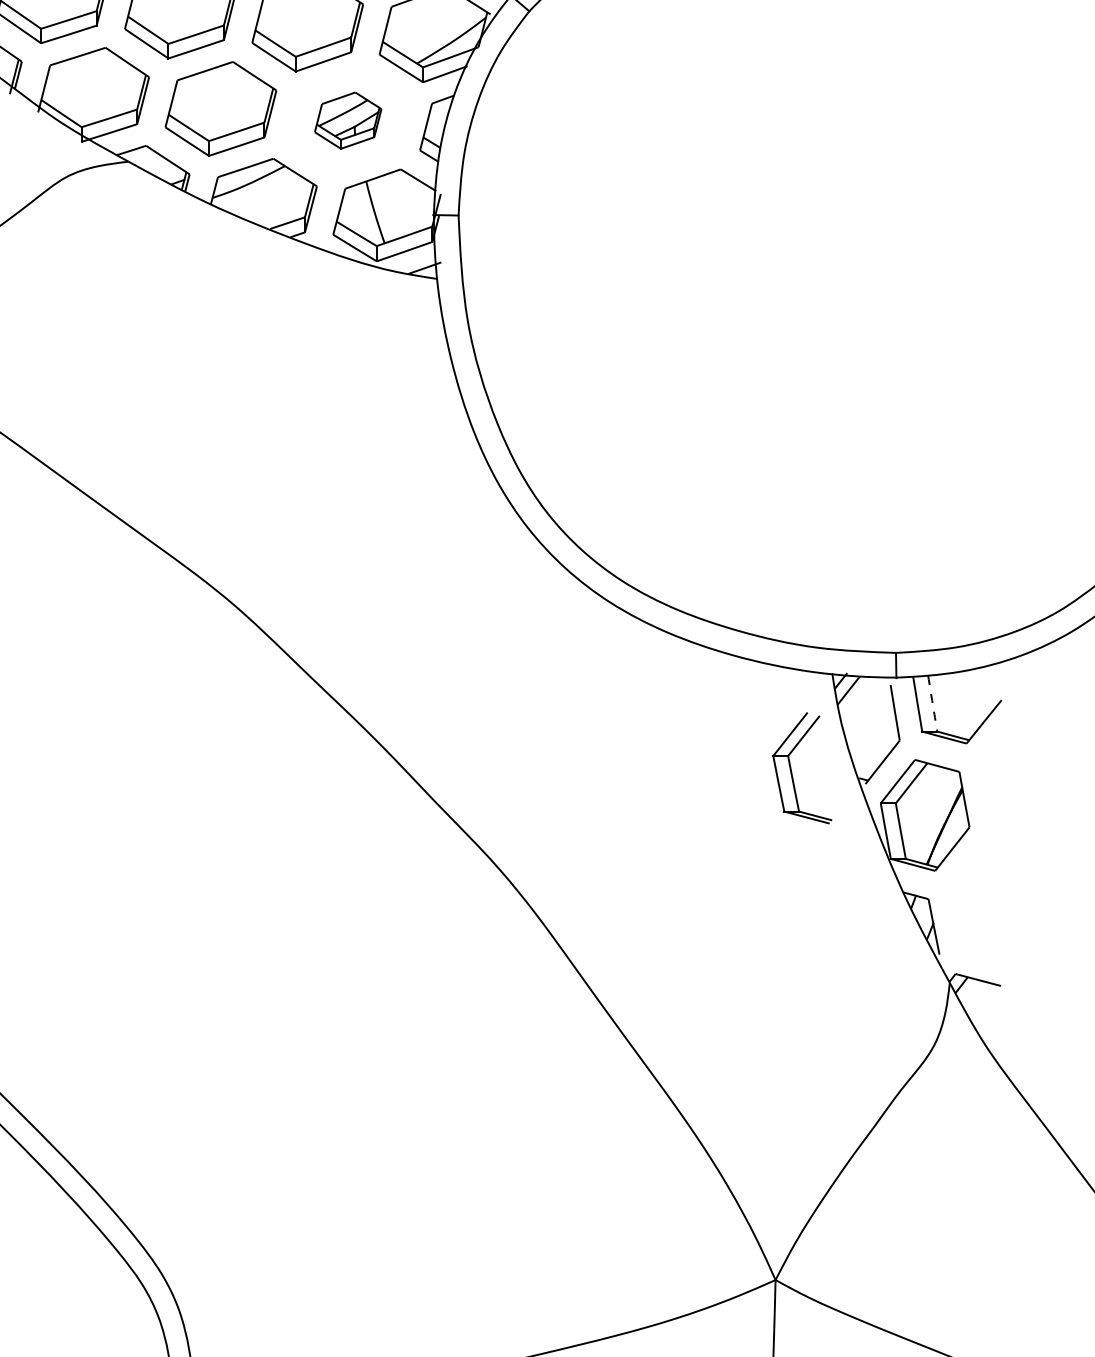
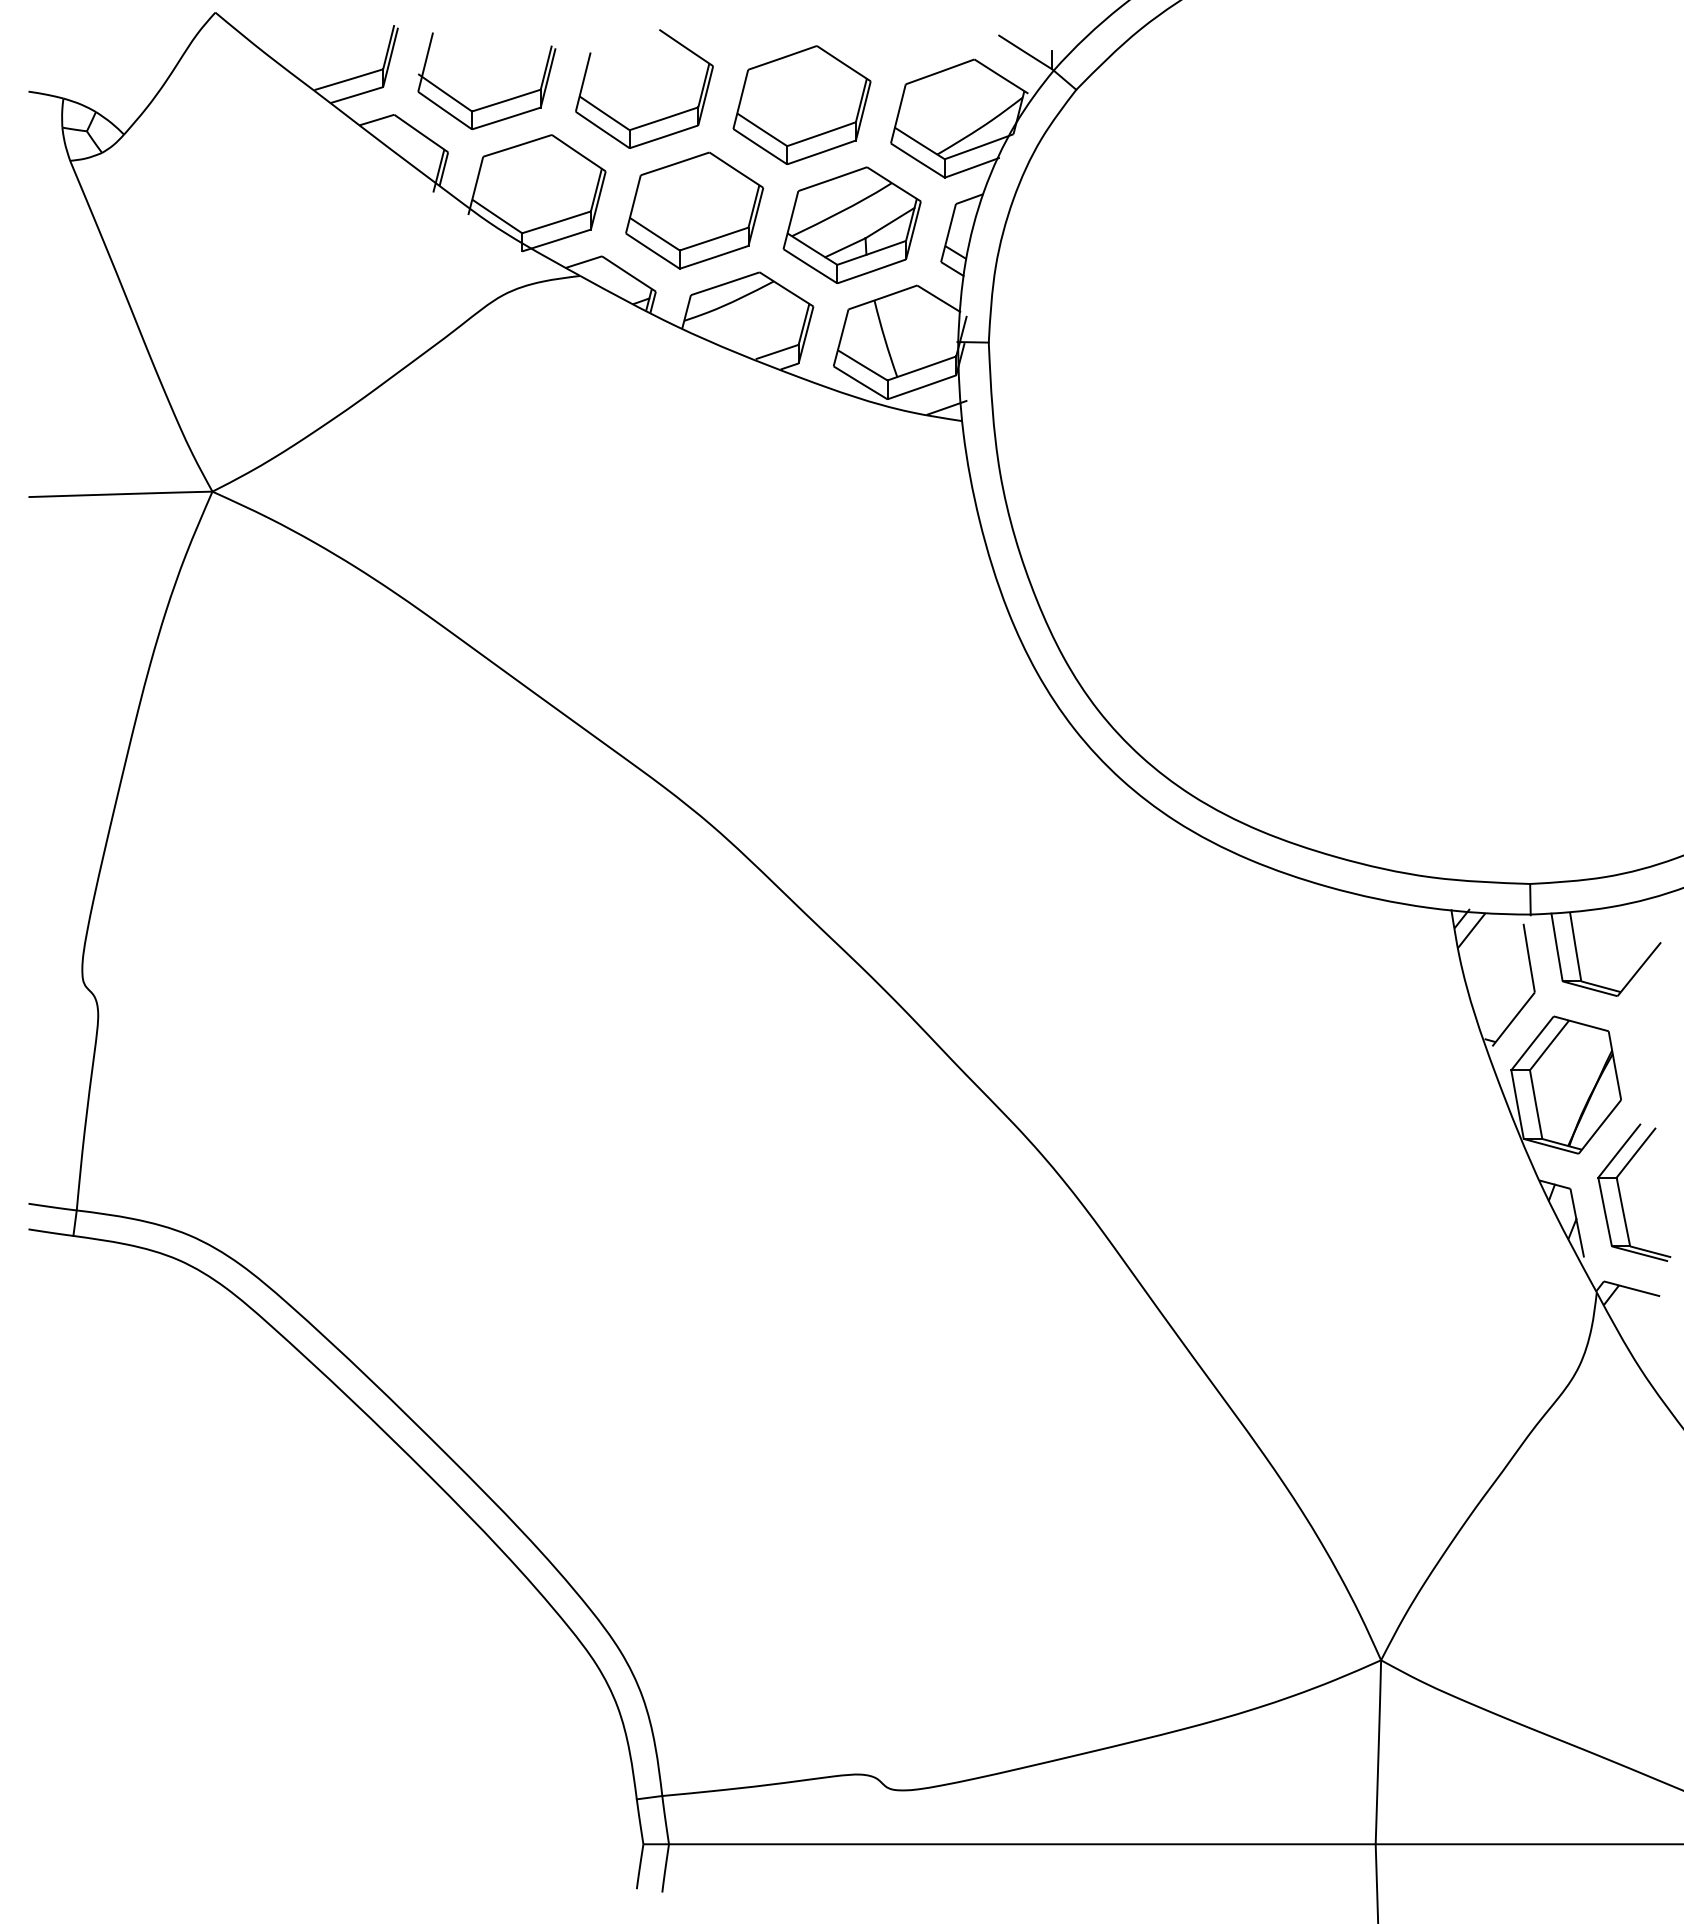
part: (347, 120) -> (851, 224), size x1.67
arc: (932, 704) -> (1575, 947), dashed -> solid
part: (792, 771) -> (1621, 1196), moved

